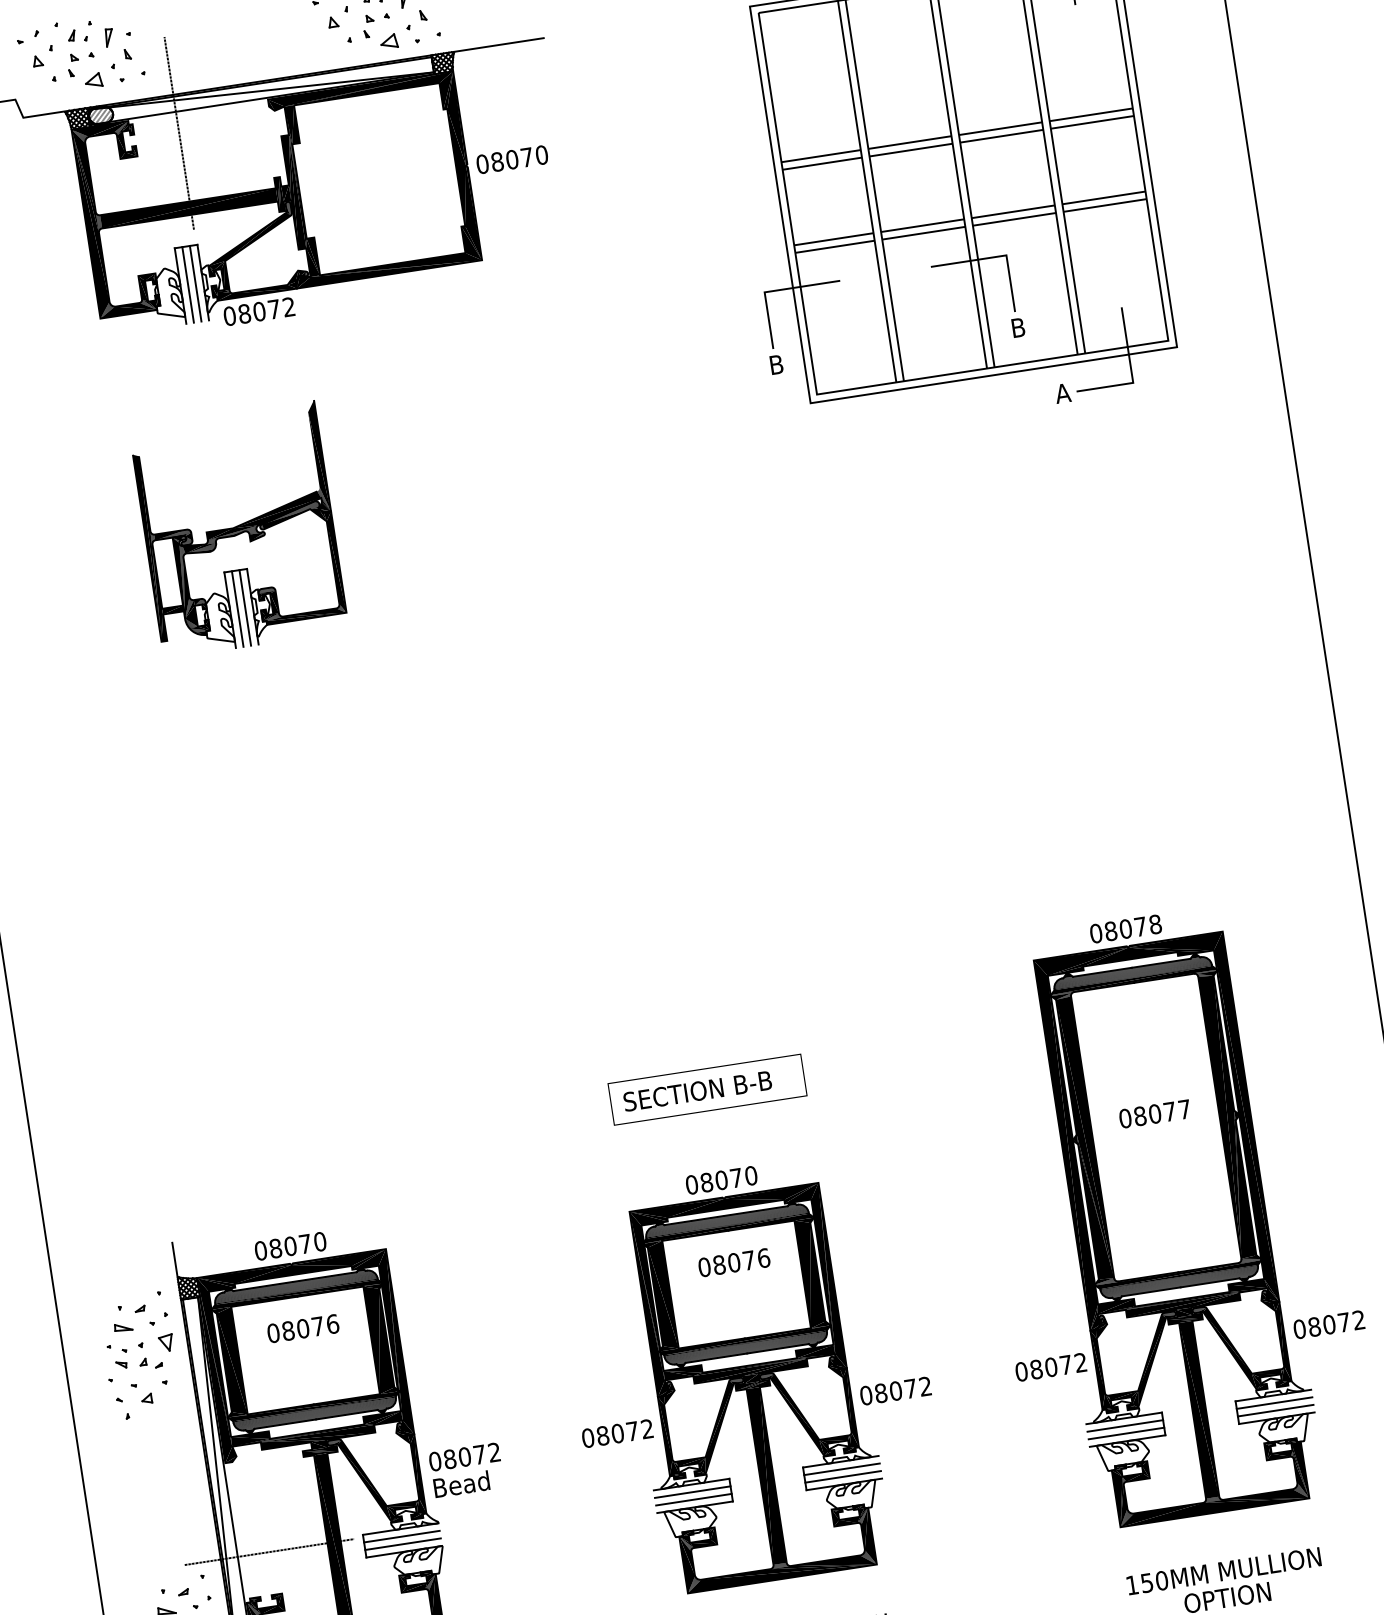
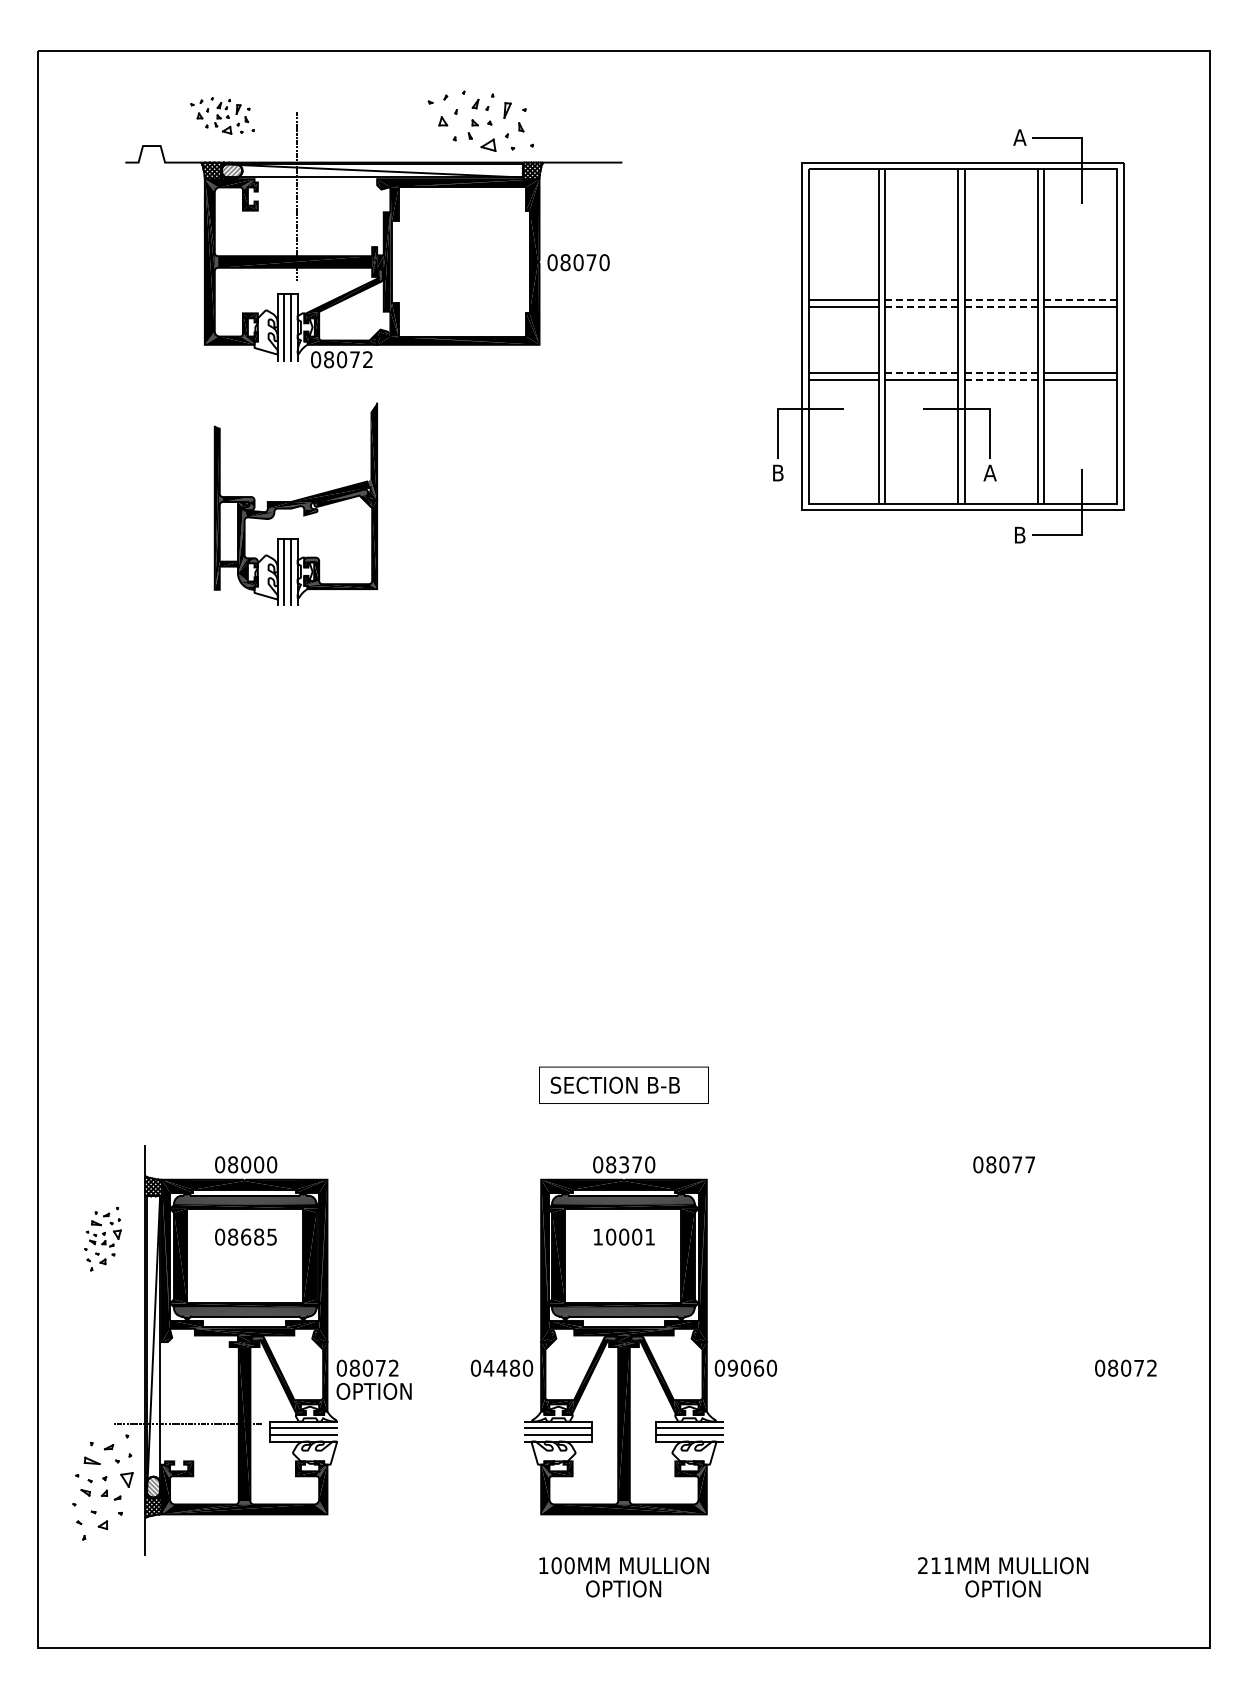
part: (80, 54) -> (222, 115), size x0.6
line: (1091, 115) -> (1080, 300), solid -> dashed
line: (999, 129) -> (1000, 300), solid -> dashed
line: (1000, 136) -> (1000, 306), solid -> dashed
line: (909, 143) -> (921, 300), solid -> dashed
line: (910, 149) -> (921, 306), solid -> dashed
line: (1012, 211) -> (1000, 372), solid -> dashed
line: (1013, 219) -> (1000, 379), solid -> dashed
line: (922, 225) -> (921, 372), solid -> dashed
text: (1017, 327) -> (989, 472), B -> A
text: (1062, 392) -> (1019, 534), A -> B
part: (238, 529) -> (295, 503), moved
text: (721, 1179) -> (624, 1164), 08070 -> 08370
part: (1138, 1221) -> (976, 1254), removed
text: (305, 1243) -> (259, 1164), 08070 -> 08000
text: (734, 1262) -> (624, 1236), 08076 -> 10001
text: (318, 1325) -> (259, 1236), 08076 -> 08685
part: (139, 1356) -> (102, 1239), size x0.6
text: (903, 1389) -> (752, 1367), 08072 -> 09060
text: (625, 1431) -> (508, 1367), 08072 -> 04480
text: (475, 1481) -> (373, 1390), Bead -> OPTION
text: (1147, 1582) -> (936, 1565), 150MM -> 211MM

